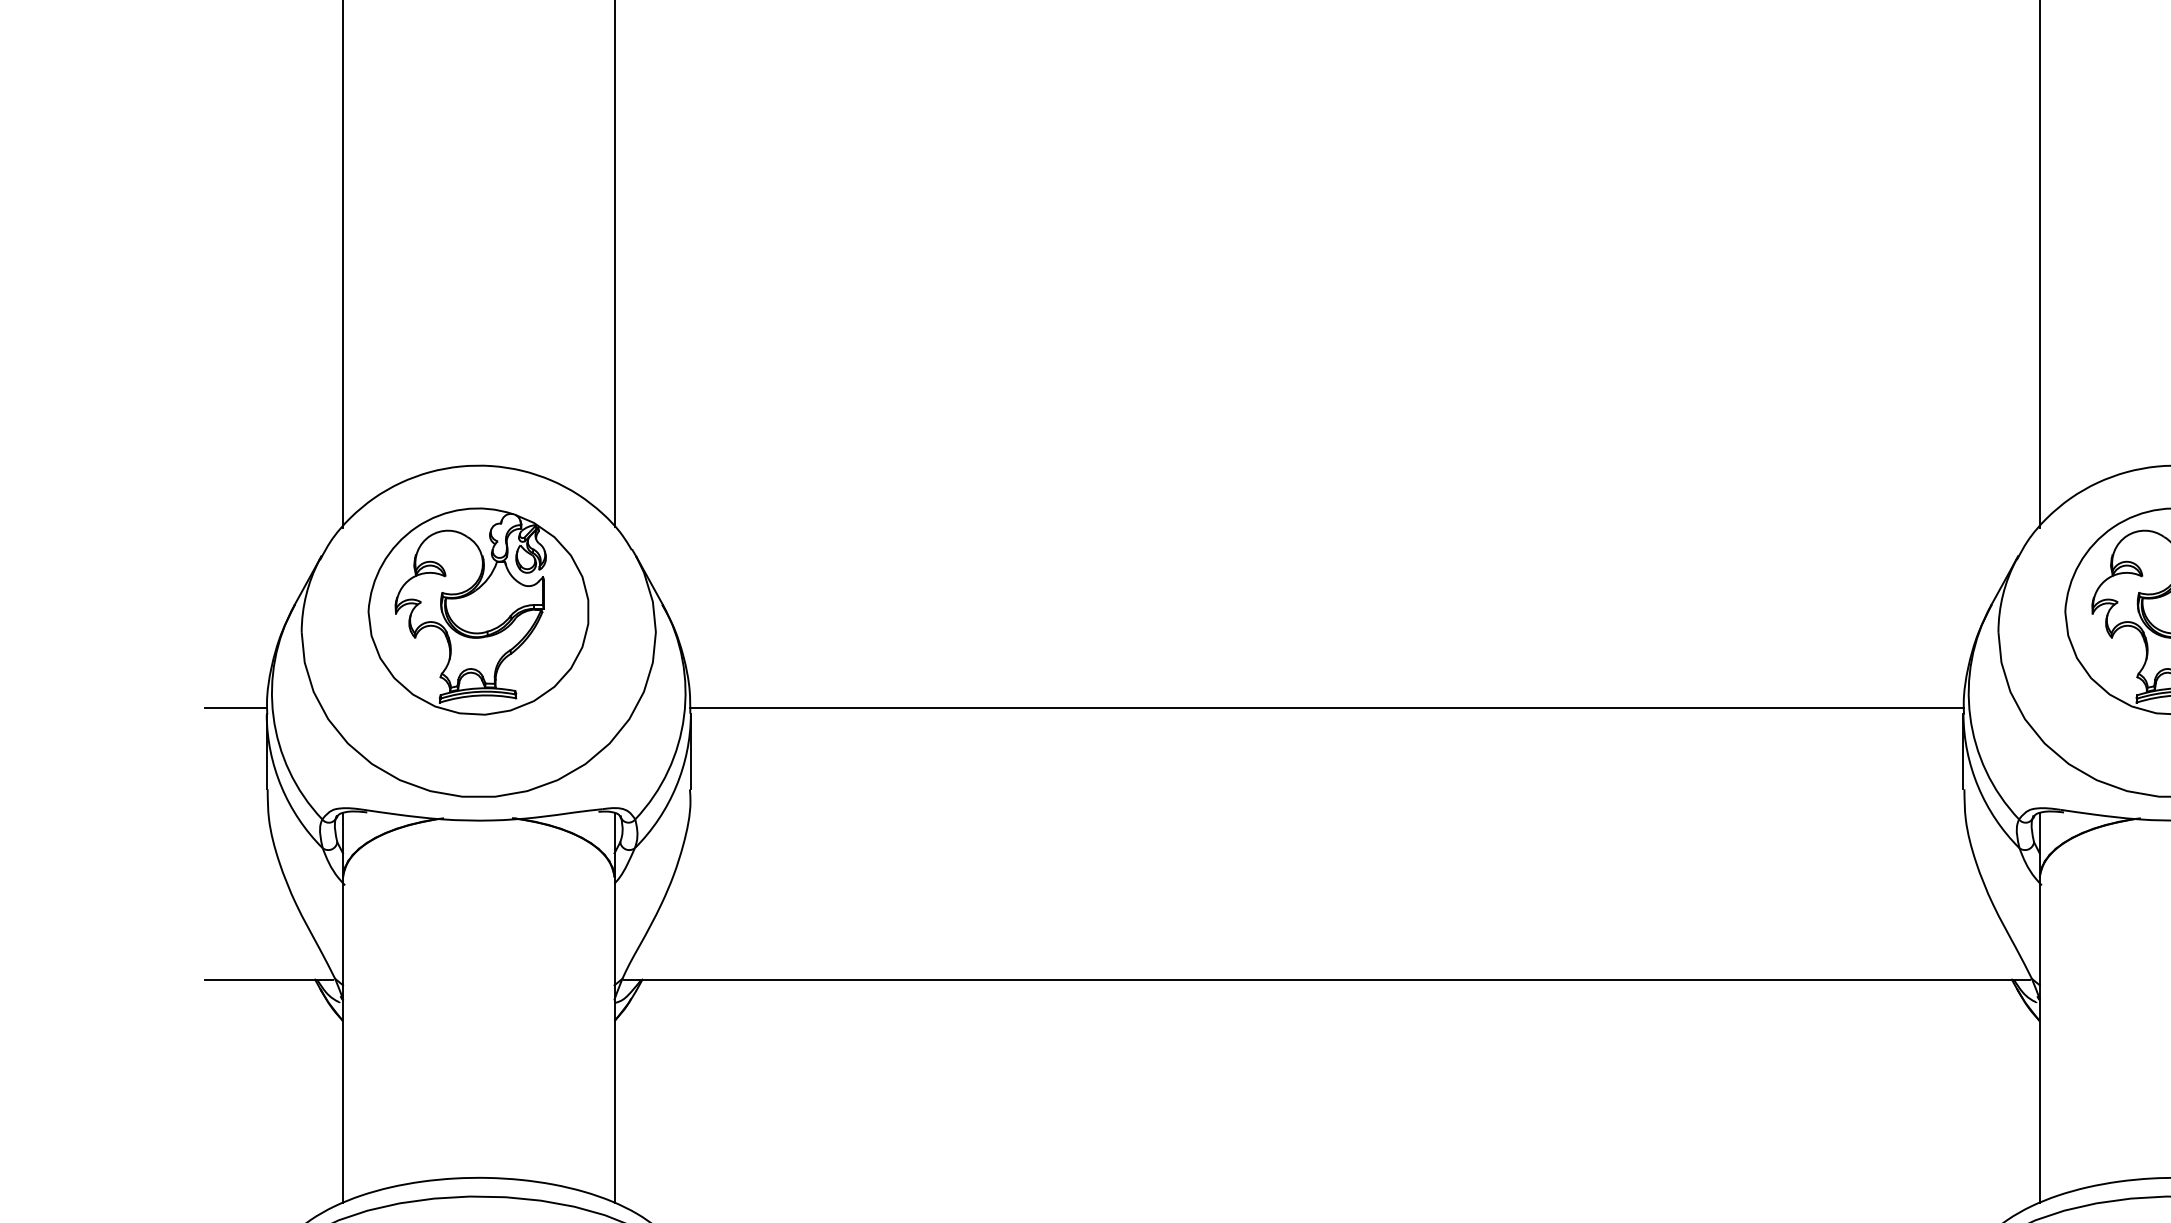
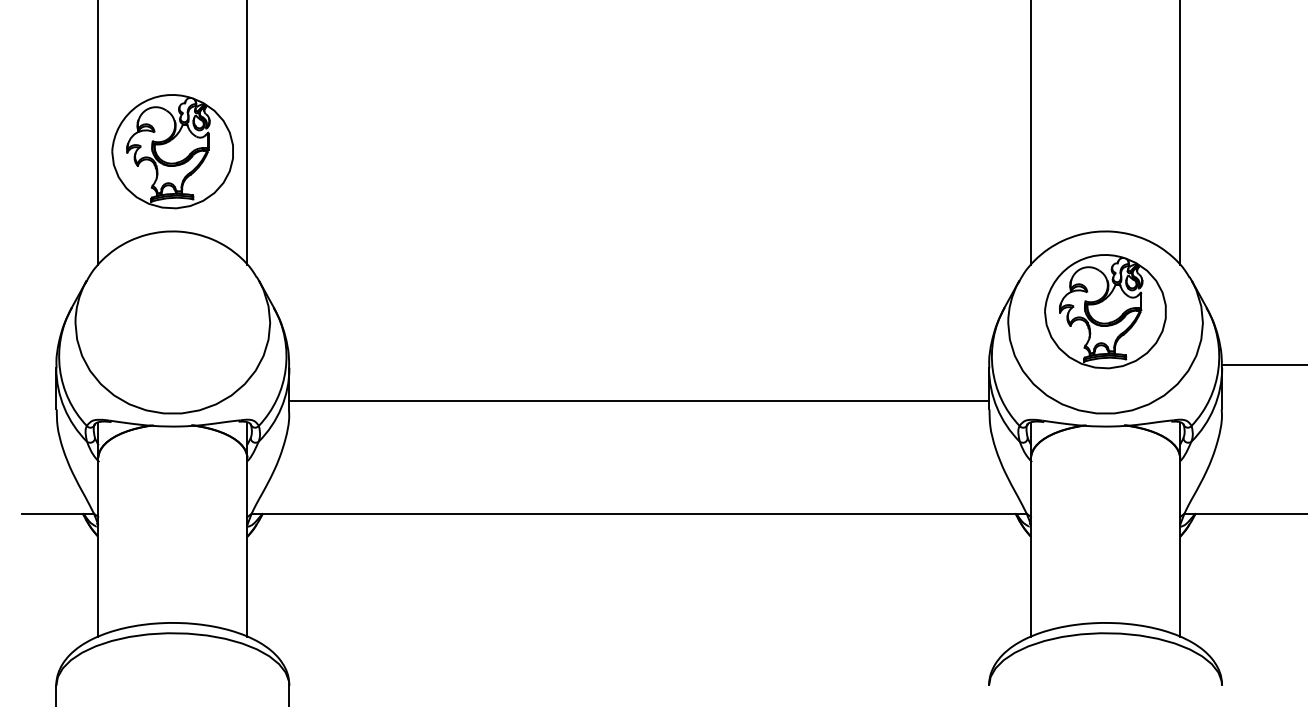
part: (478, 611) -> (172, 151), moved
line: (236, 707) -> (39, 364), removed
line: (1327, 707) -> (639, 400), moved

